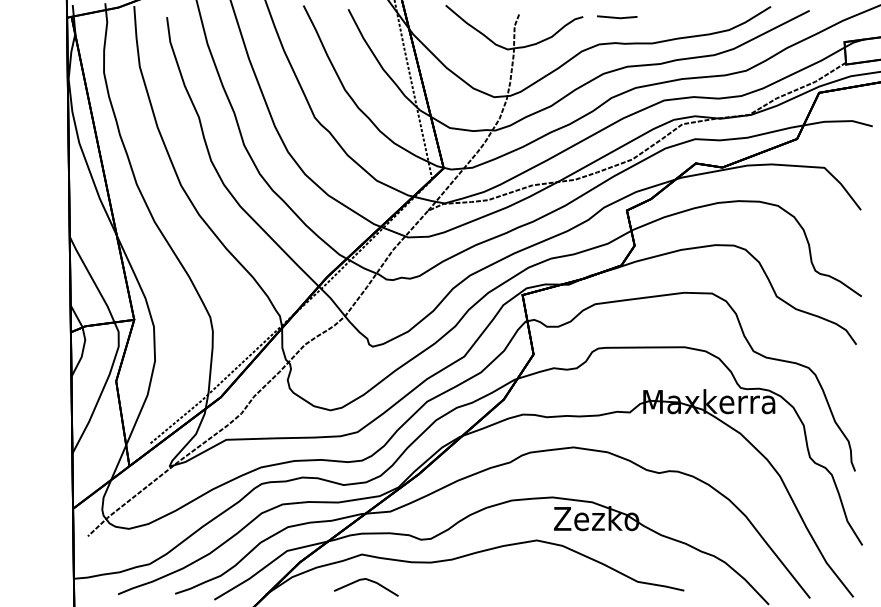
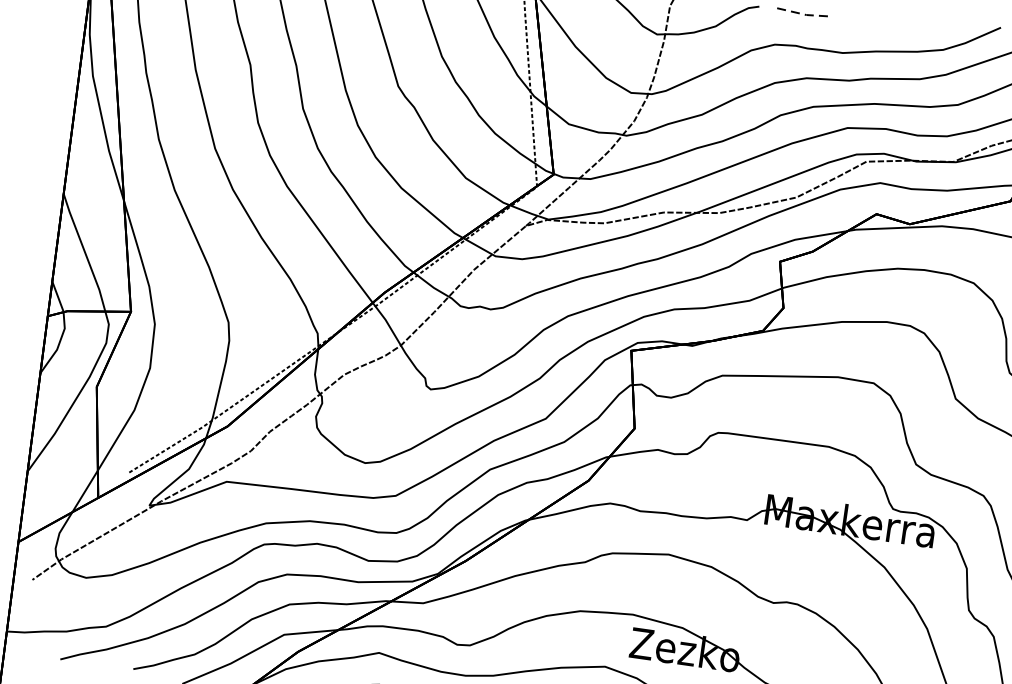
line: (618, 18) -> (804, 15), solid -> dashed

